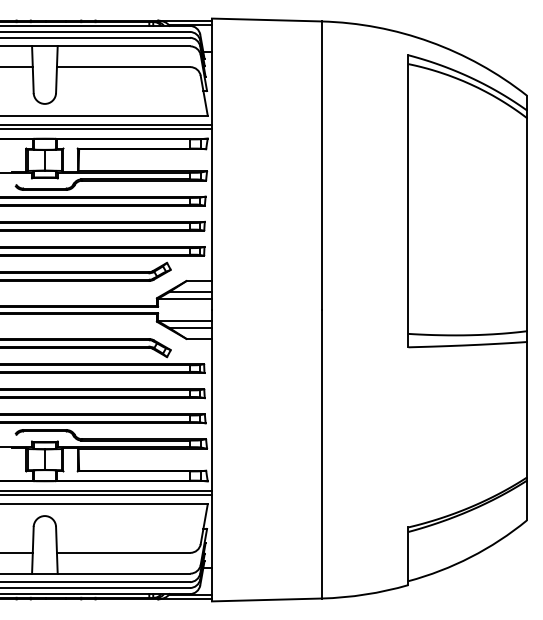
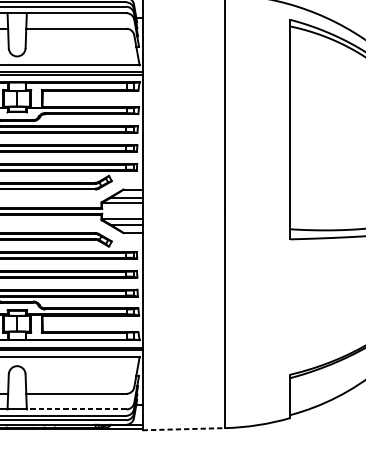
line: (123, 573) -> (76, 409), solid -> dashed
line: (266, 599) -> (183, 428), solid -> dashed

